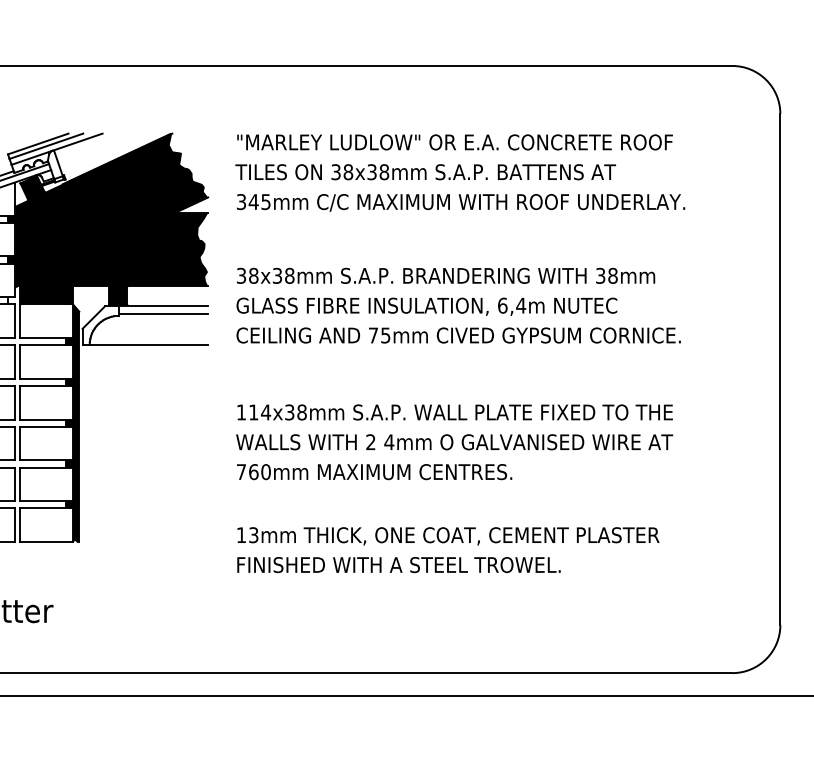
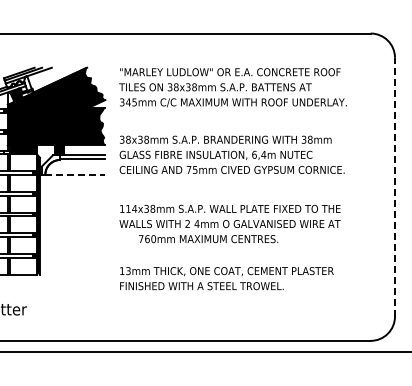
line: (149, 344) -> (75, 174), solid -> dashed
line: (781, 368) -> (395, 186), solid -> dashed
text: (374, 472) -> (208, 239), moved

